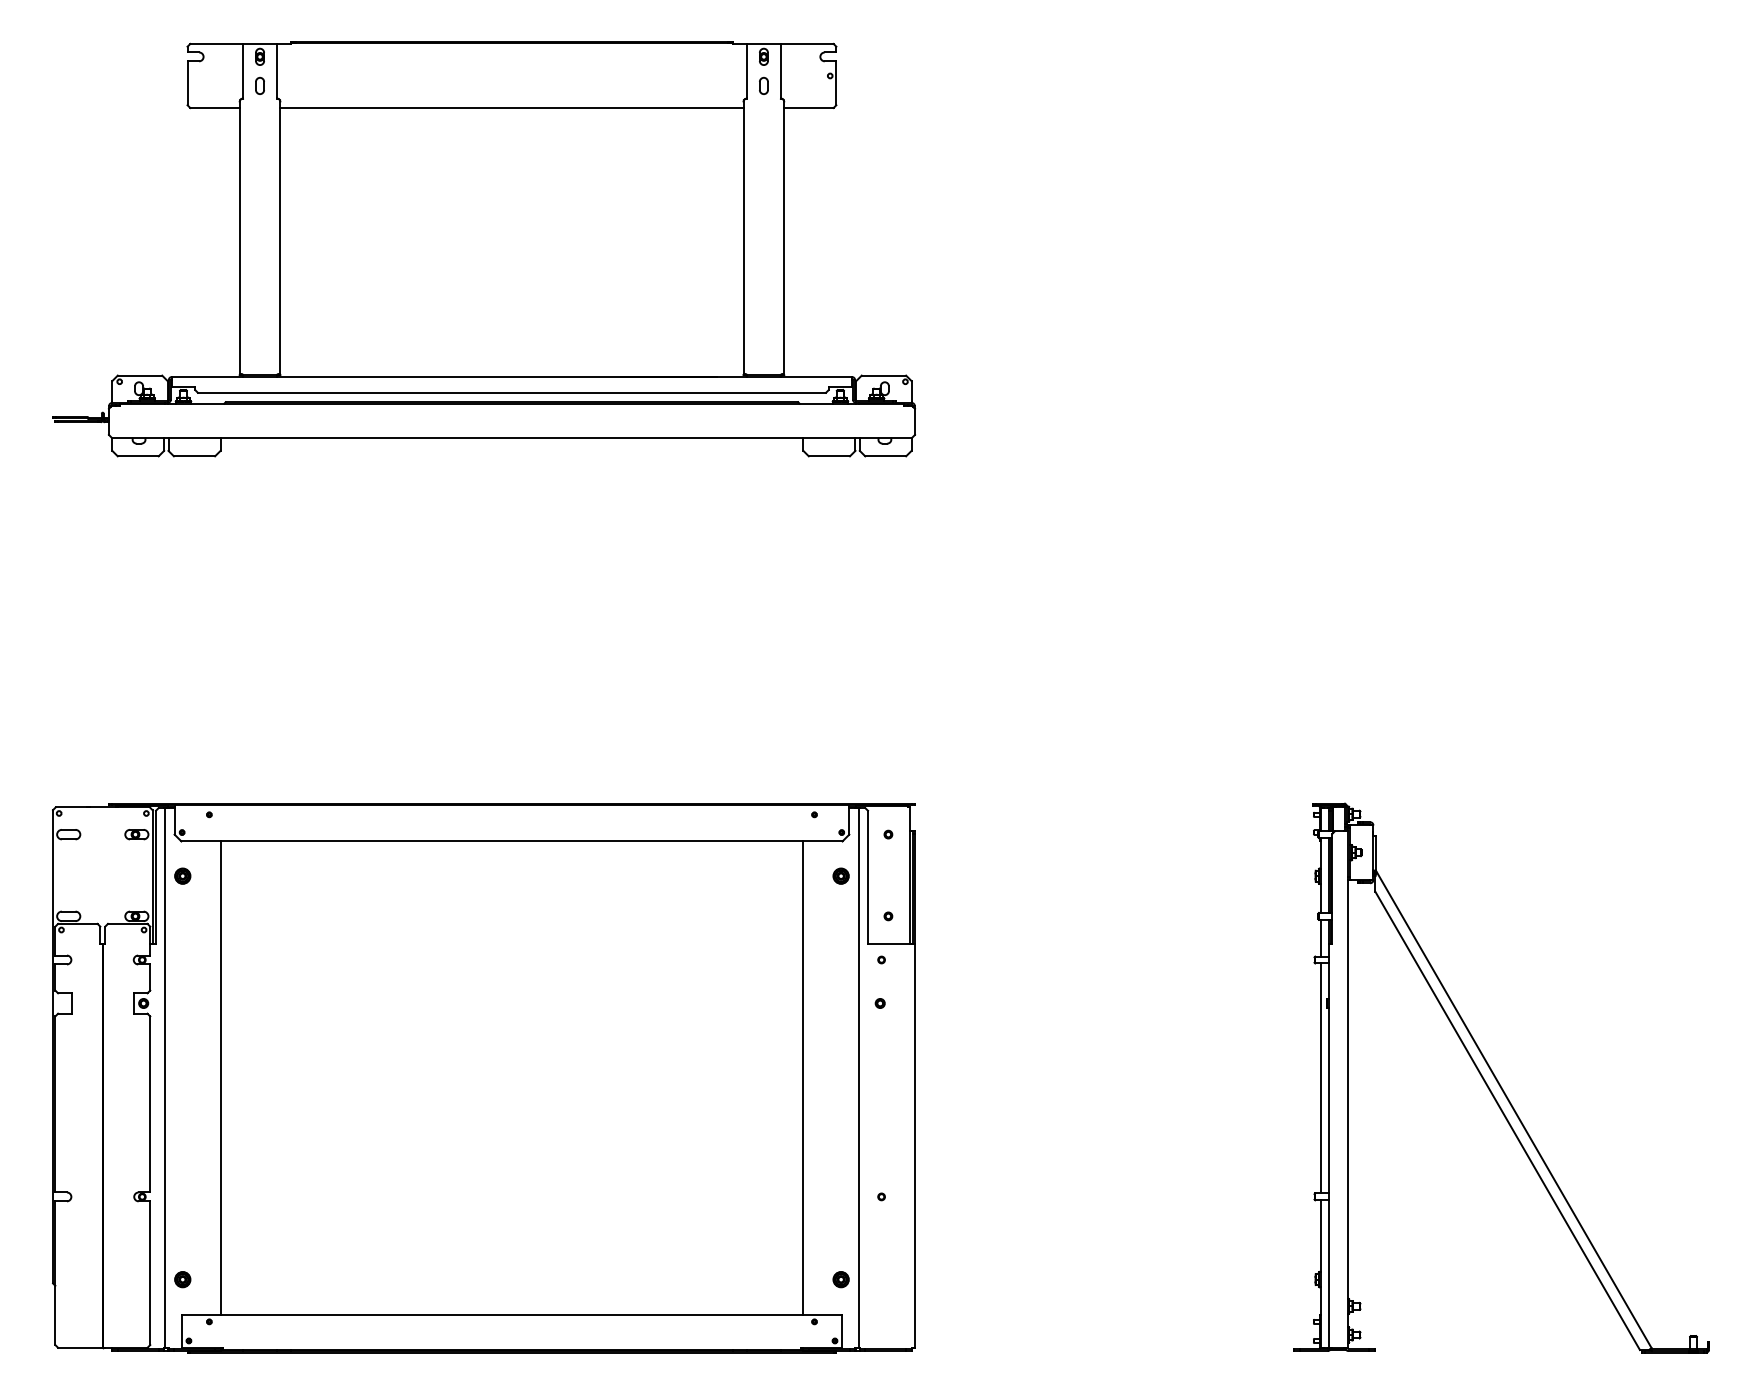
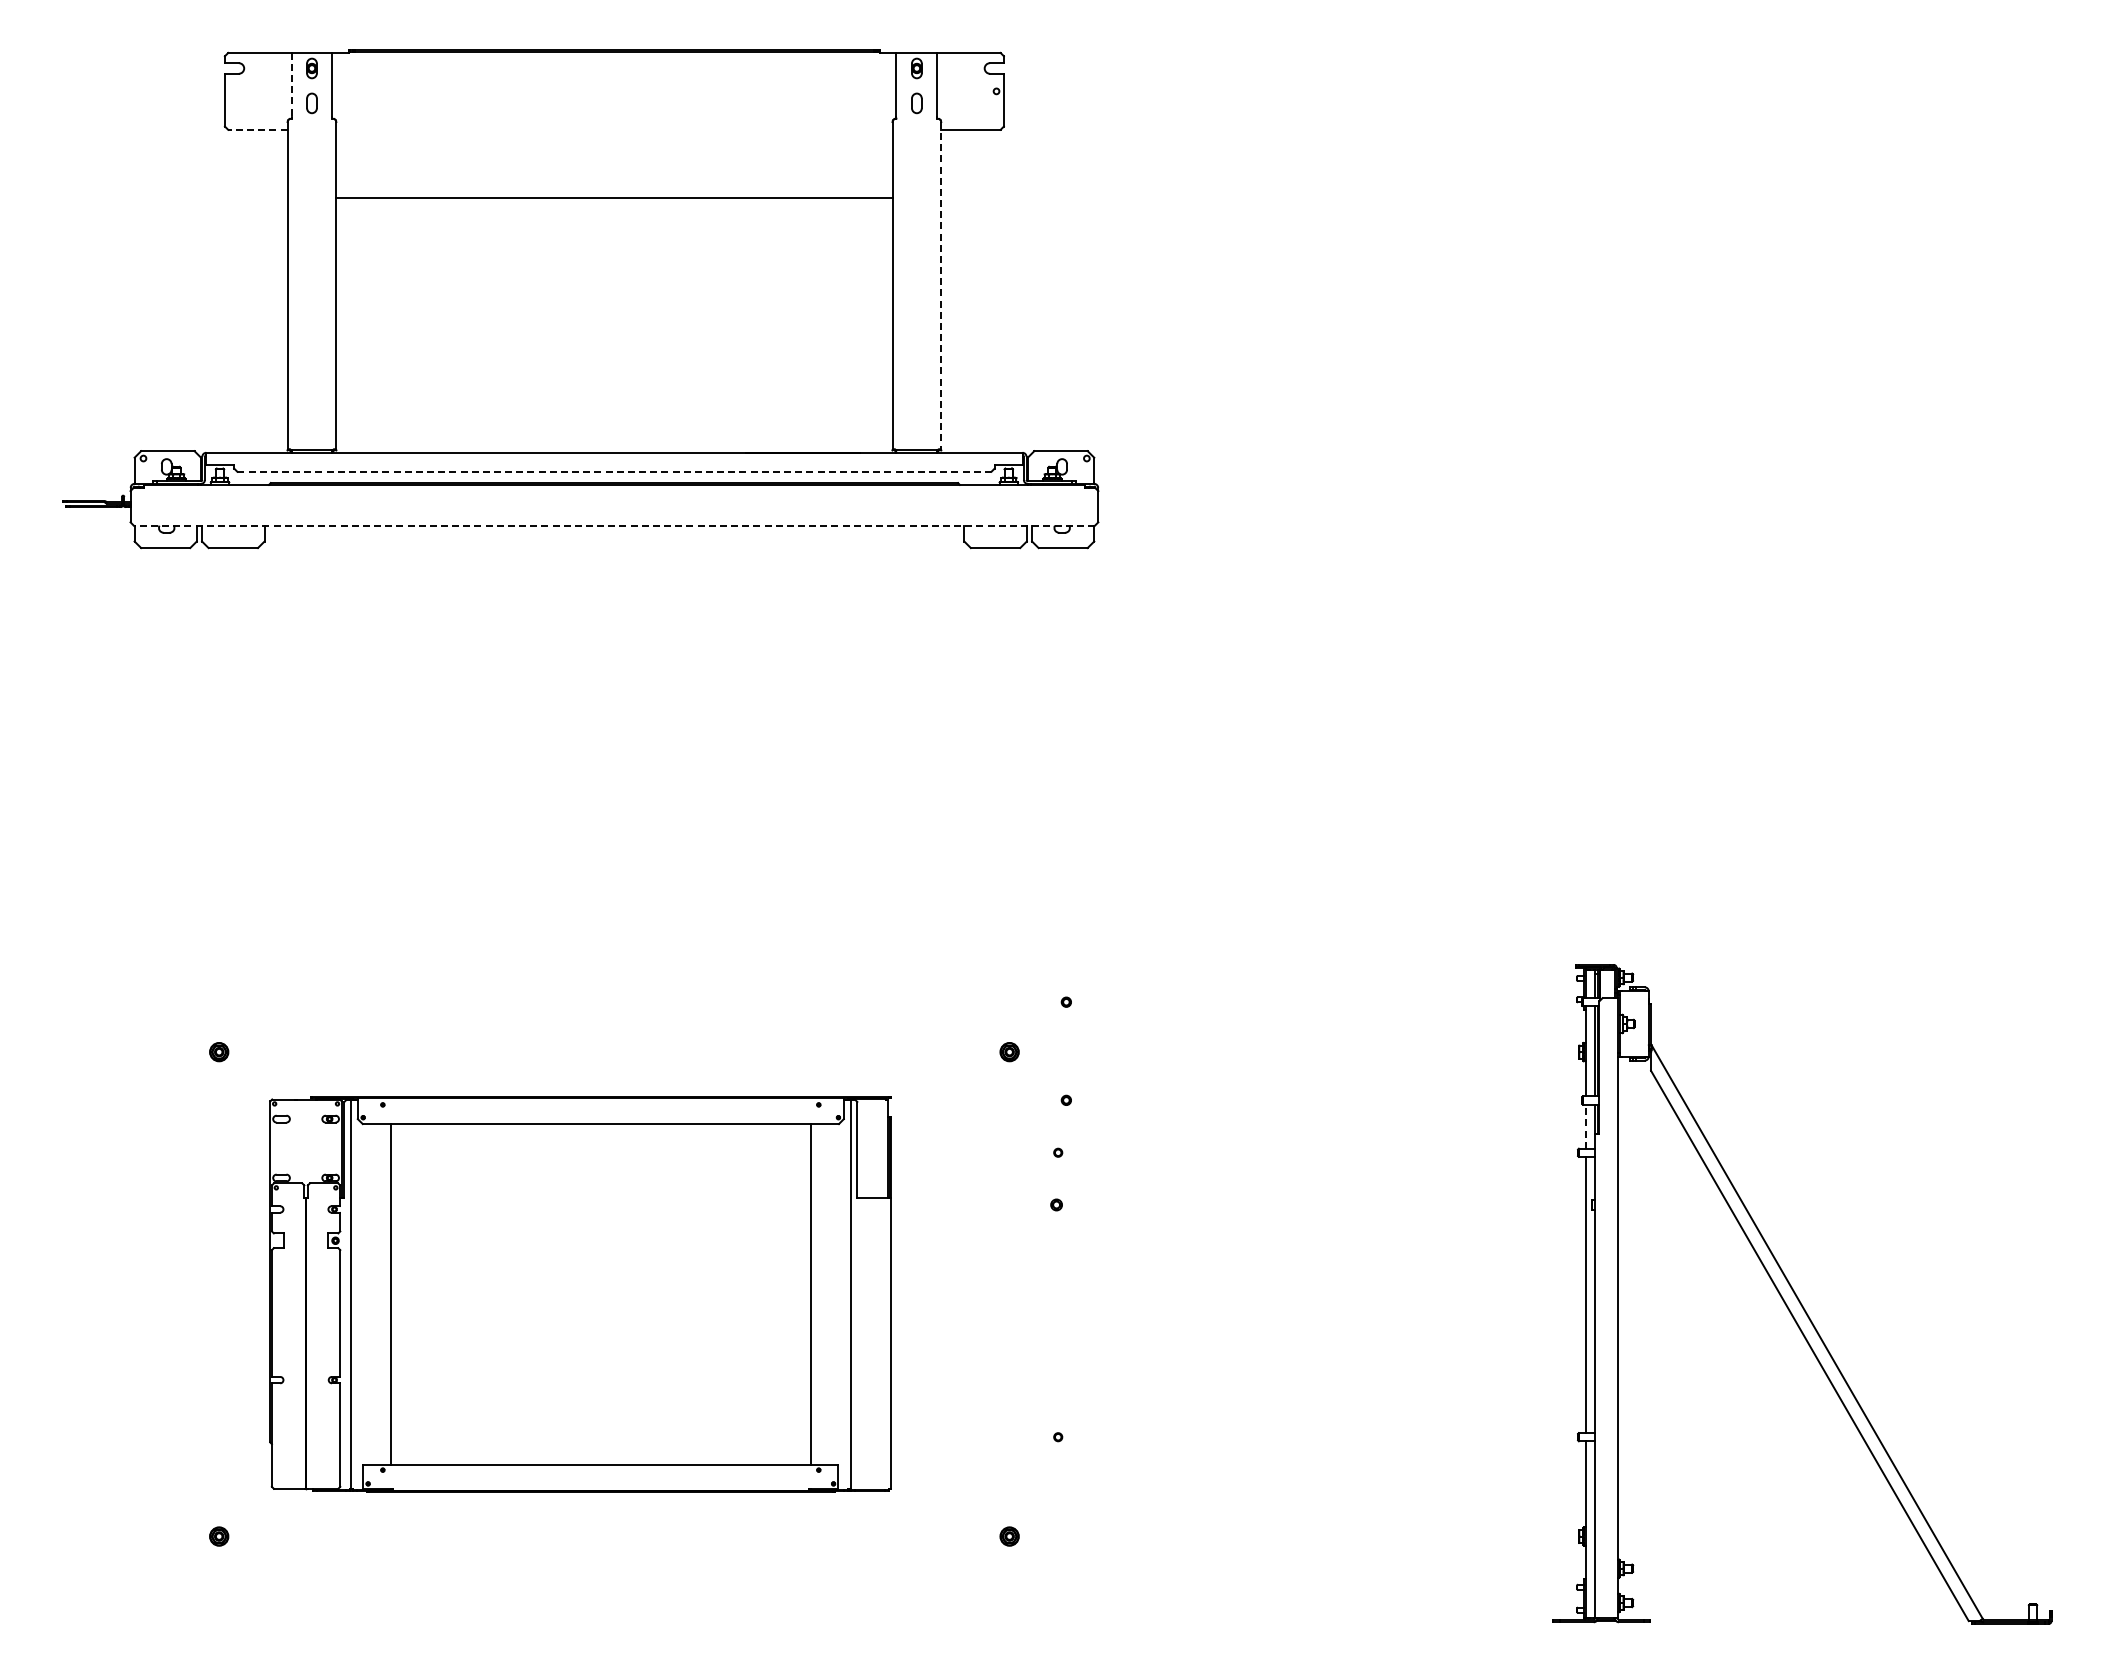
line: (242, 71) -> (291, 85), solid -> dashed
line: (214, 107) -> (257, 129), solid -> dashed
line: (512, 107) -> (614, 197), moved
line: (784, 238) -> (941, 286), solid -> dashed
line: (512, 392) -> (614, 471), solid -> dashed
line: (512, 437) -> (614, 525), solid -> dashed
line: (1320, 938) -> (1585, 1126), solid -> dashed
part: (483, 1078) -> (580, 1294), size x0.6

